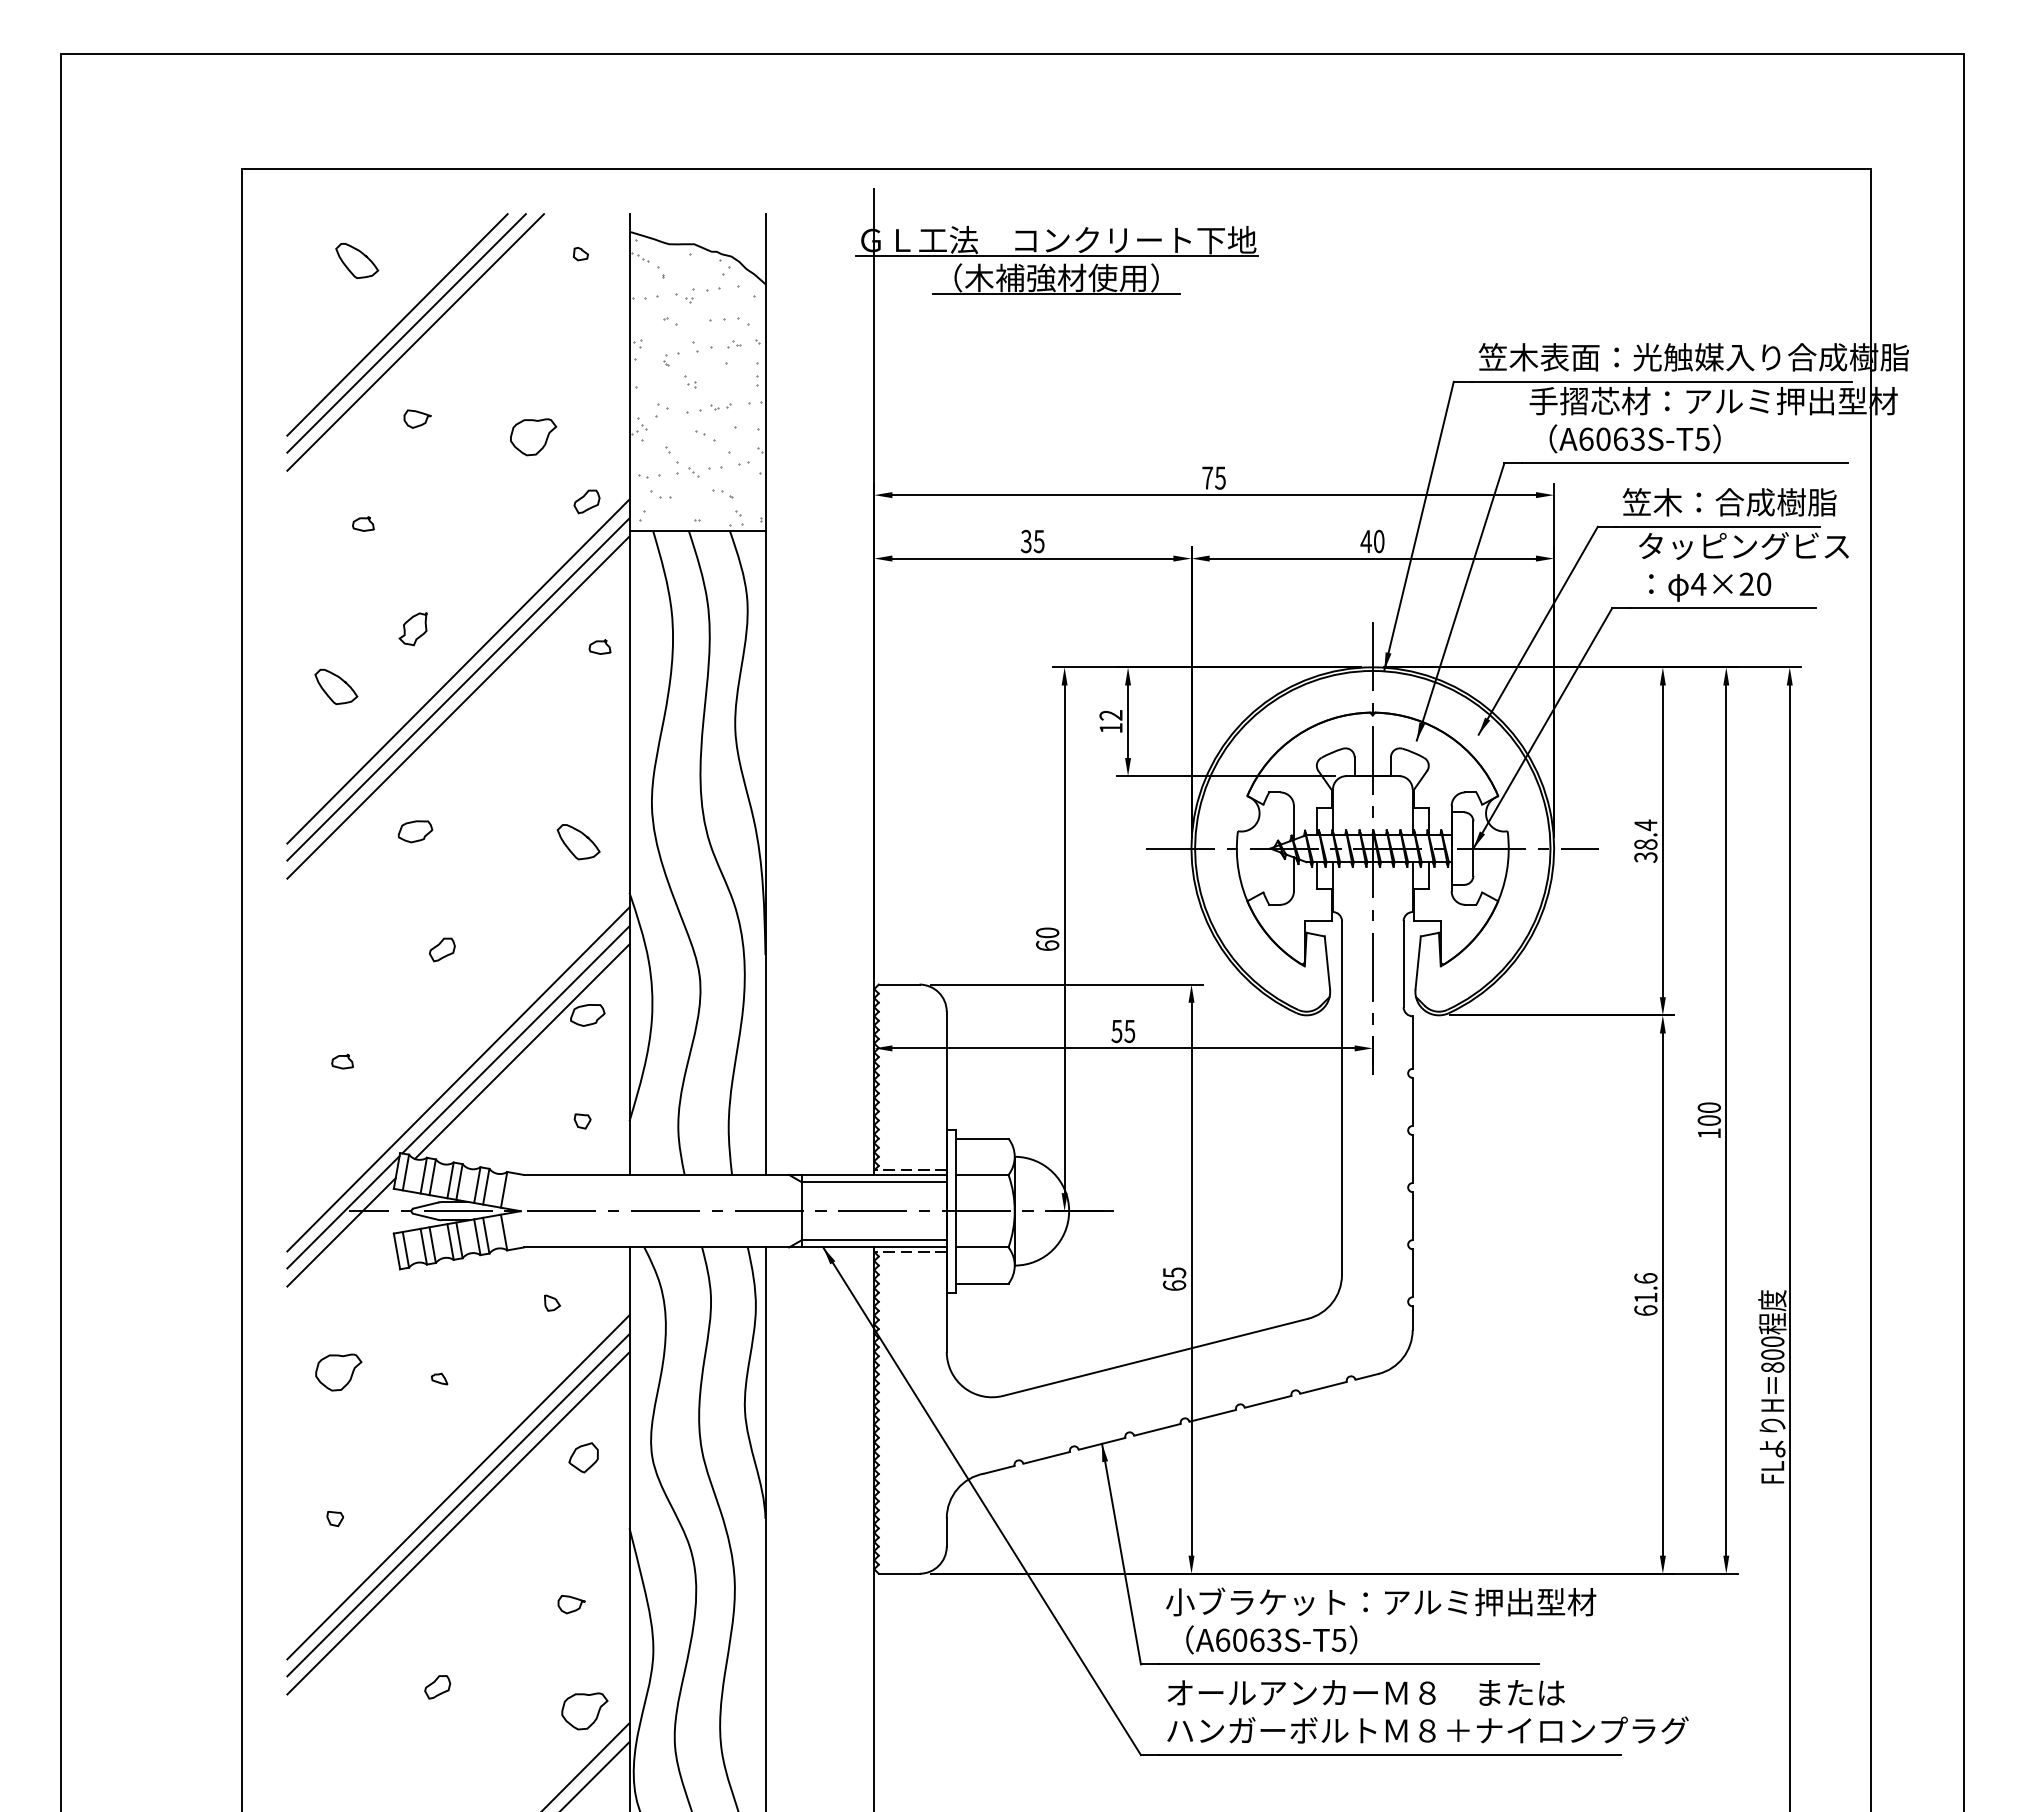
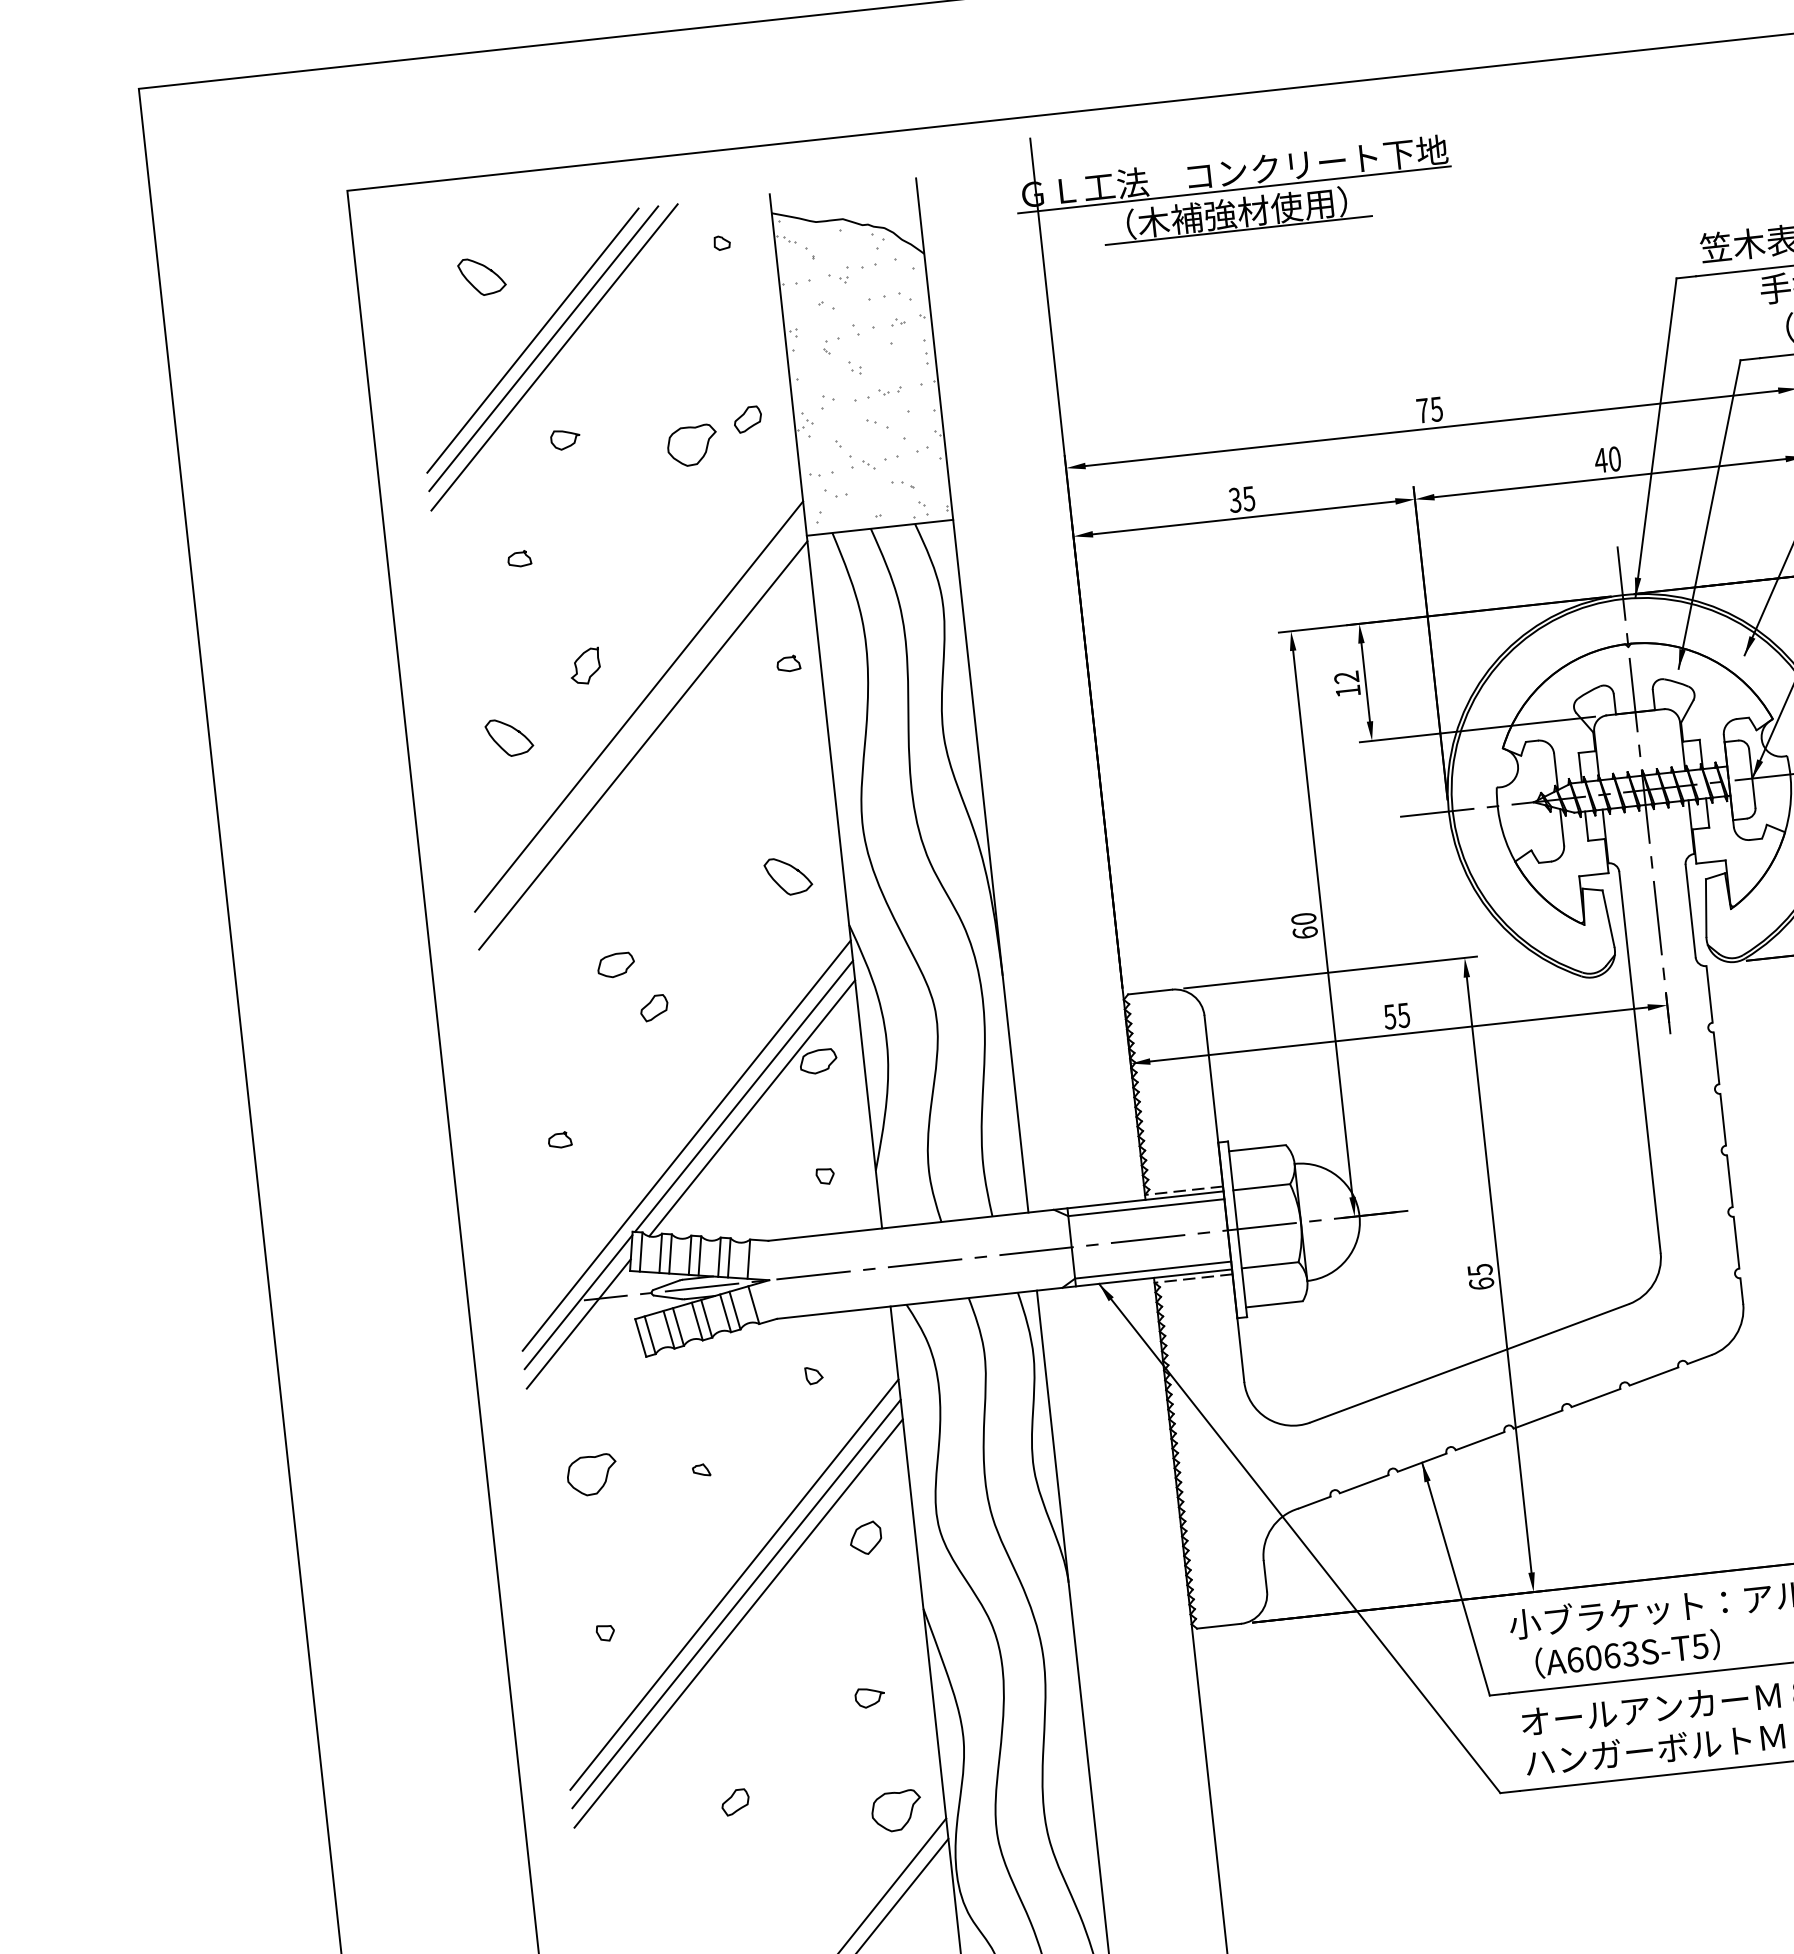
part: (586, 501) -> (747, 419), moved
line: (458, 689) -> (641, 725), removed
part: (415, 831) -> (616, 965), moved

